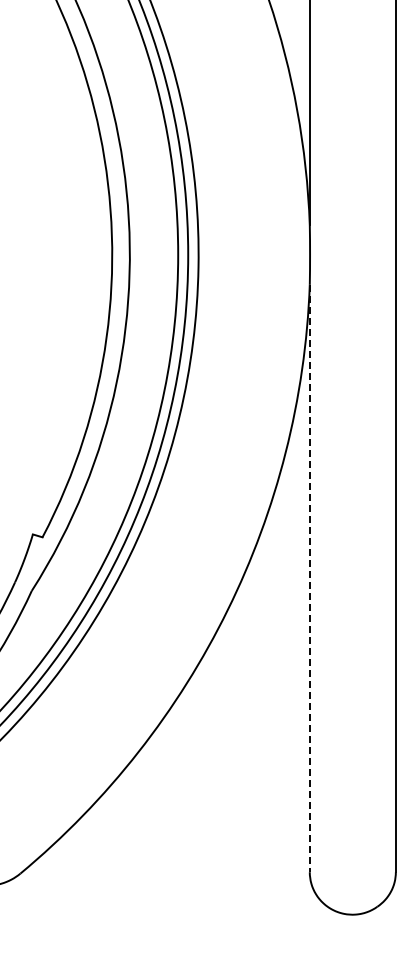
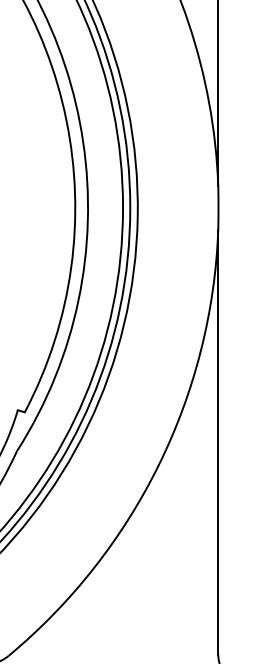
line: (309, 578) -> (218, 442), dashed -> solid

